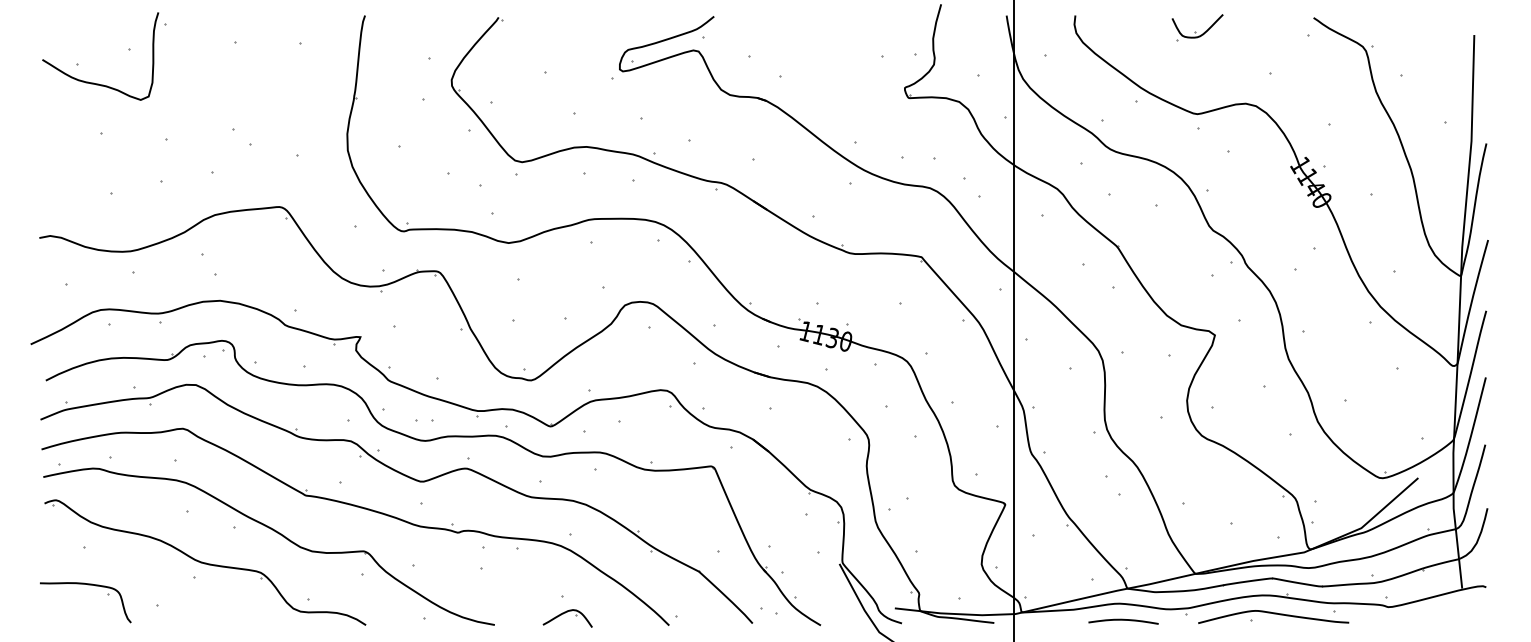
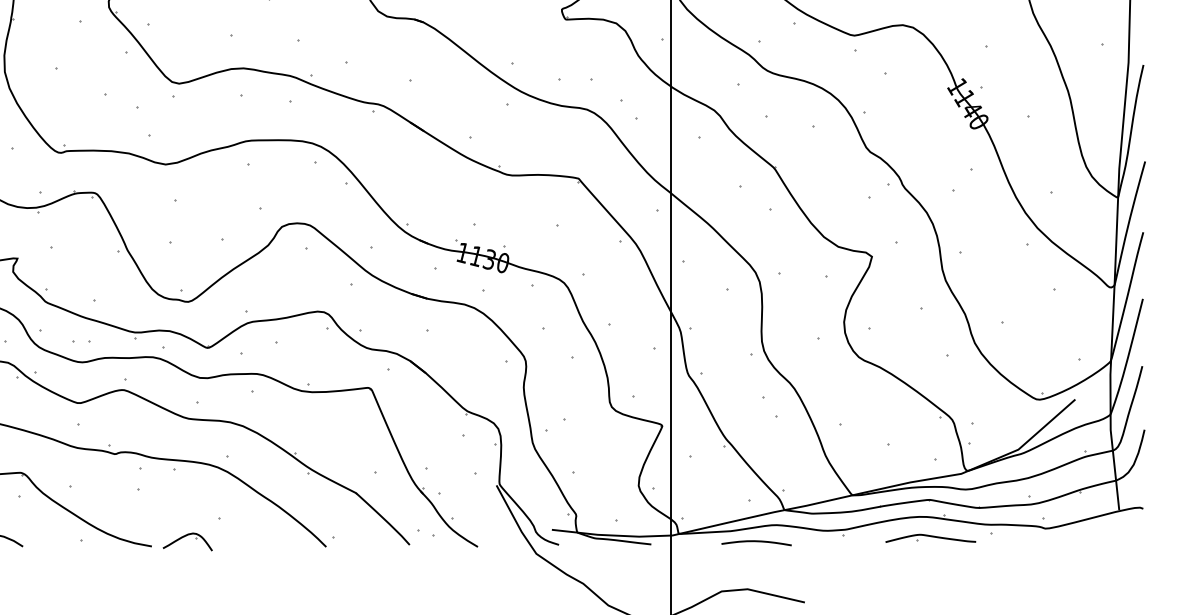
part: (1273, 616) -> (930, 537), size x0.6
part: (567, 618) -> (187, 541), moved
curve: (1123, 620) -> (756, 541), moved

